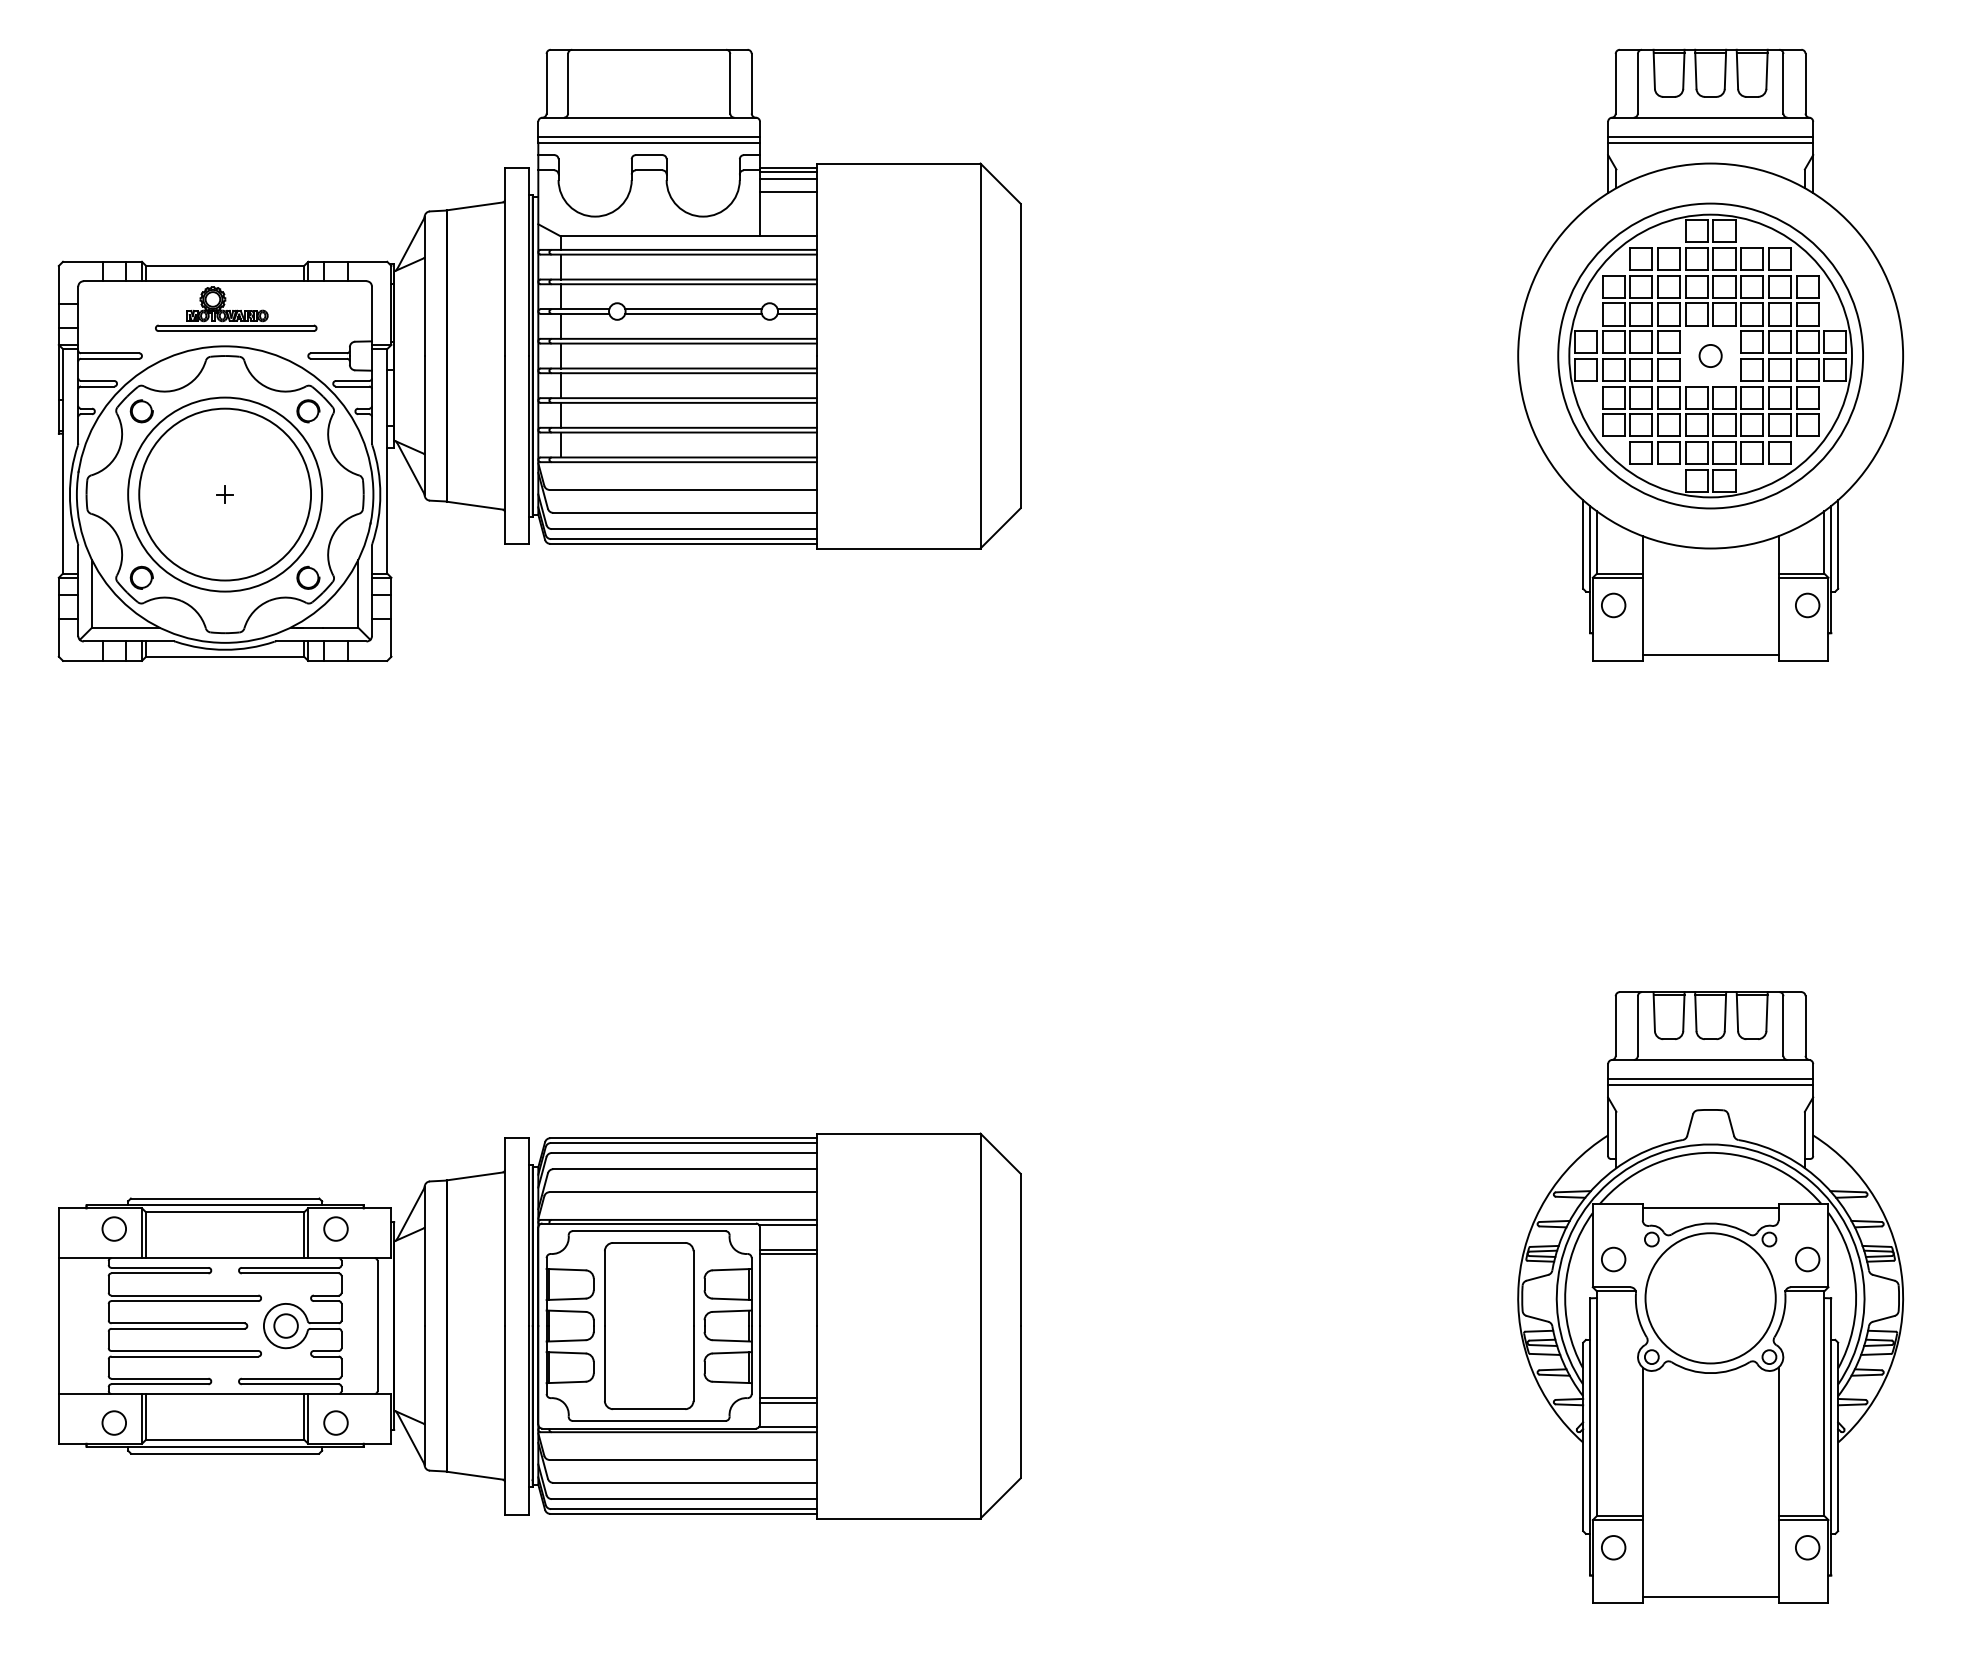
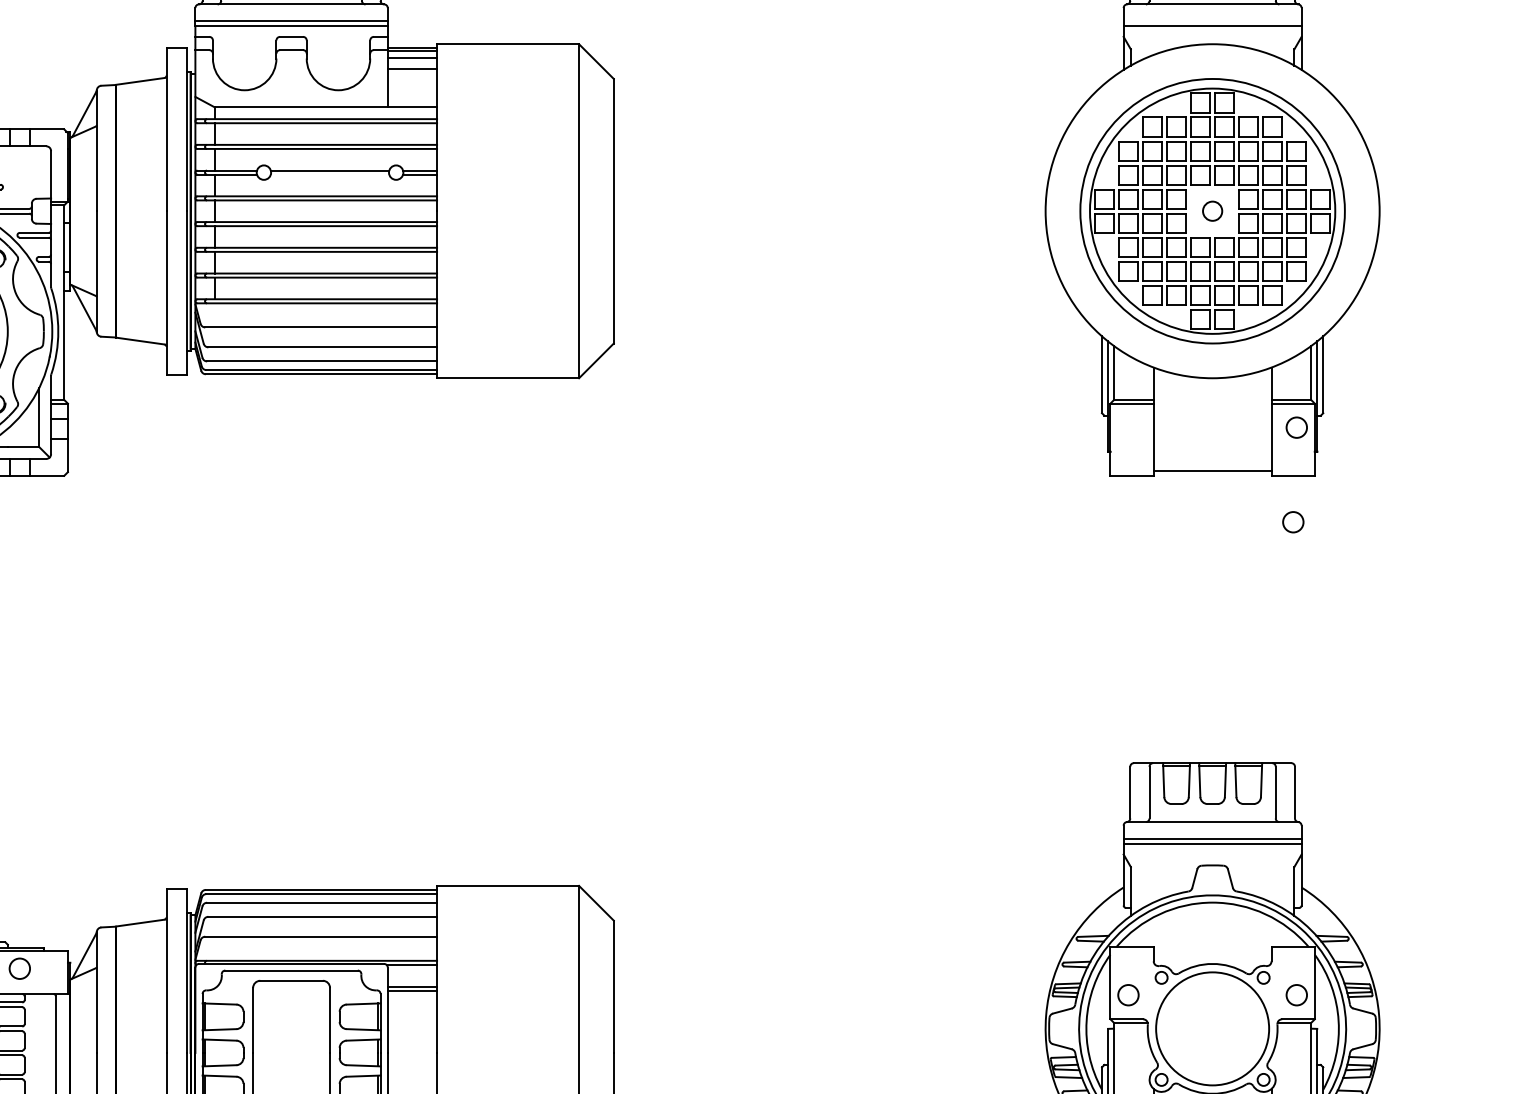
line: (1710, 137) -> (1212, 21), removed
line: (693, 313) -> (330, 174), removed
circle: (1613, 605) -> (1293, 522), moved
line: (1710, 1208) -> (1212, 950), removed

